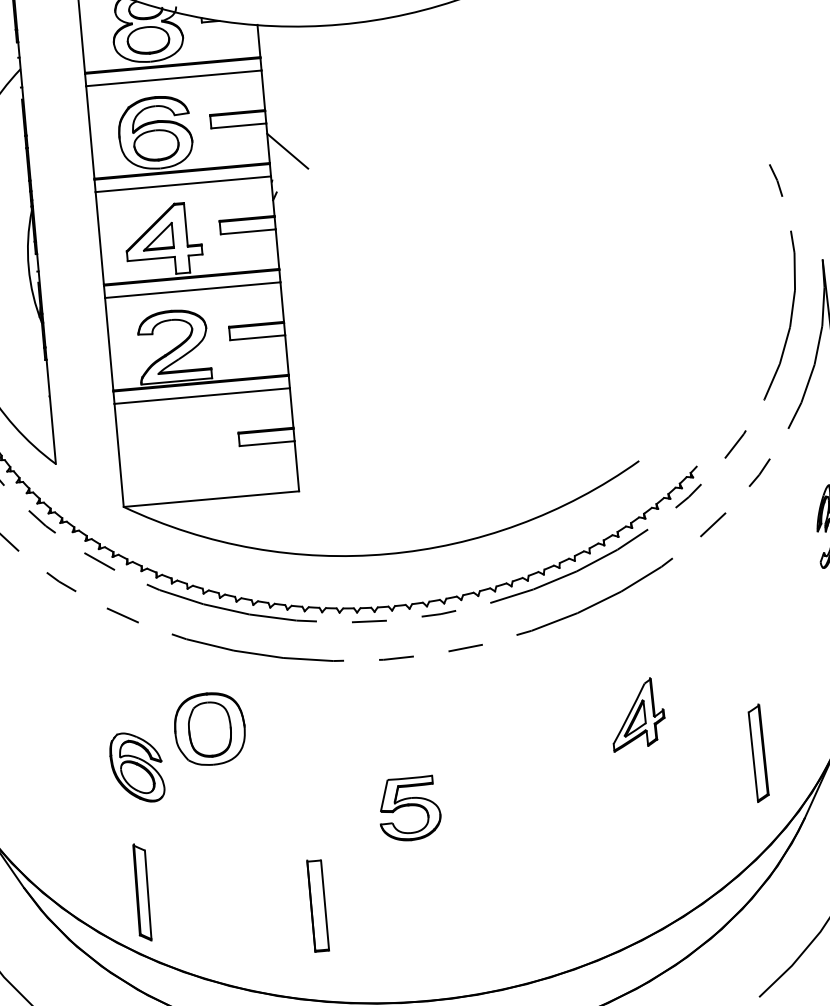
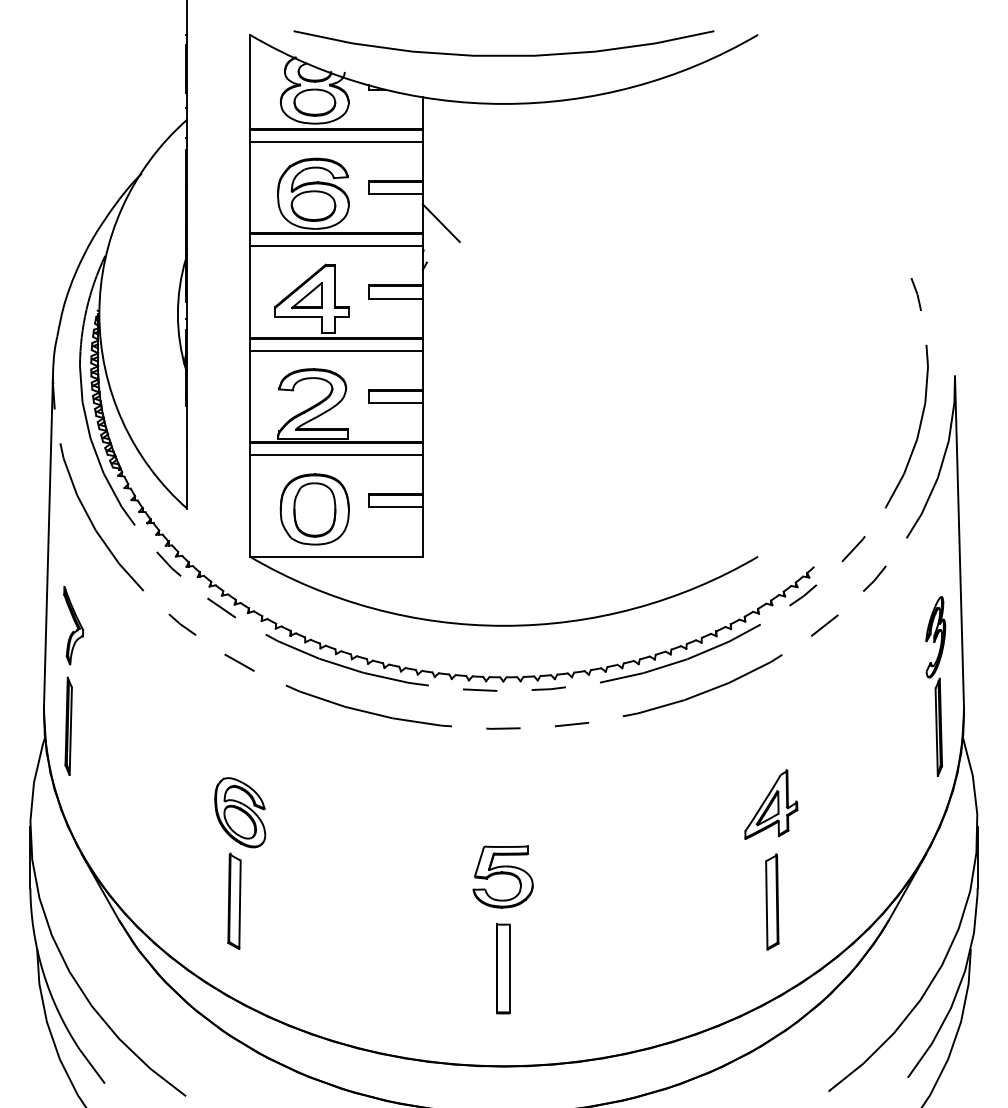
part: (637, 714) -> (771, 804), moved
part: (209, 729) -> (314, 509), moved
part: (758, 752) -> (772, 901), moved
part: (142, 891) -> (234, 900), moved
part: (318, 905) -> (503, 968), moved

